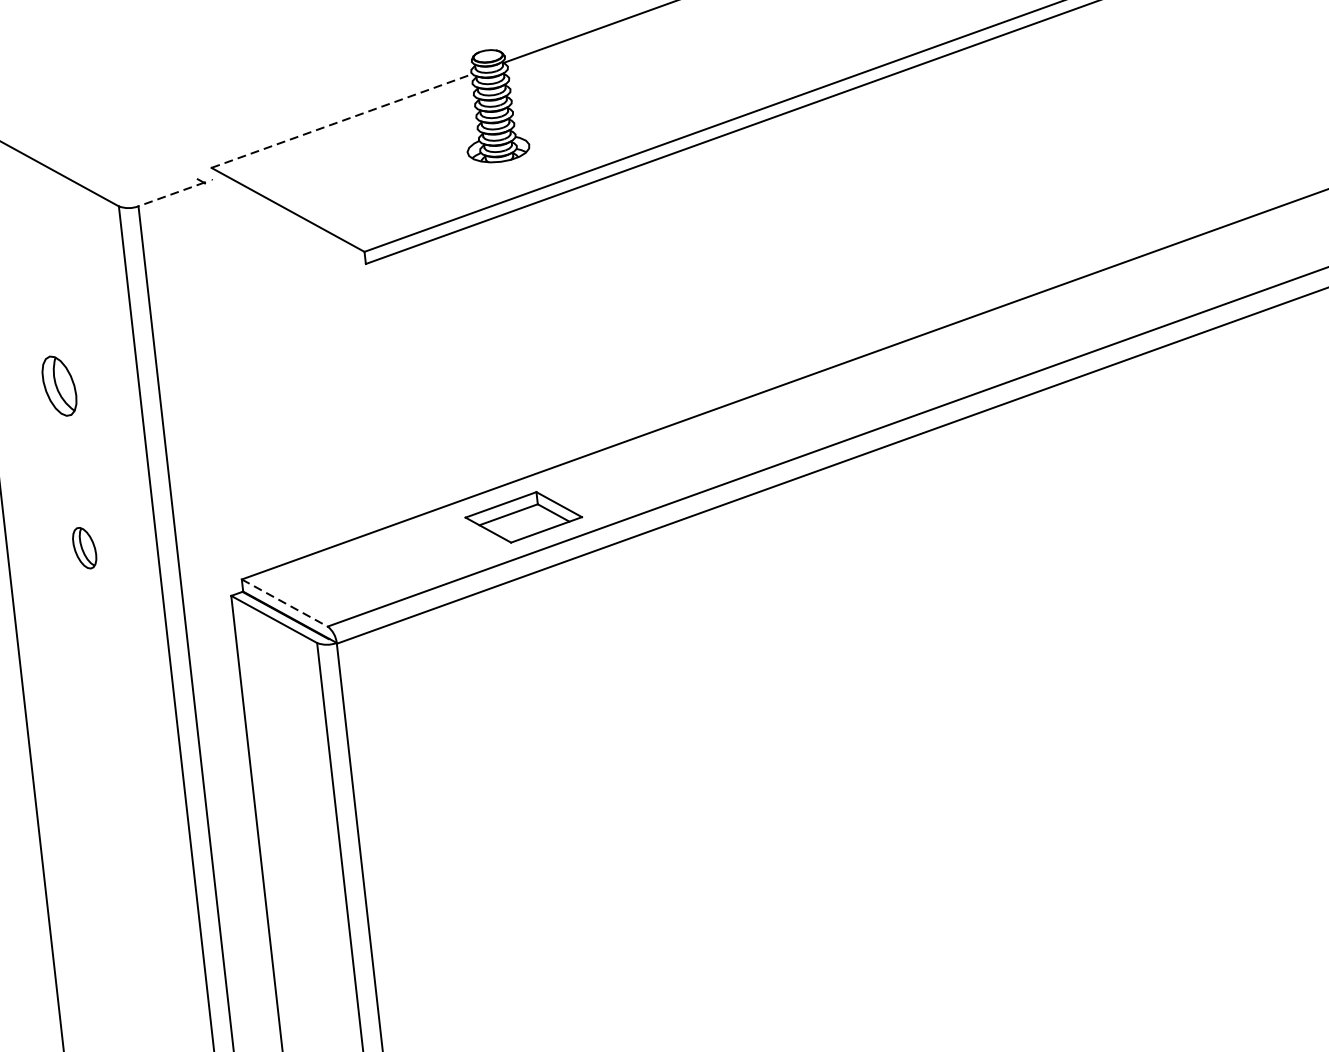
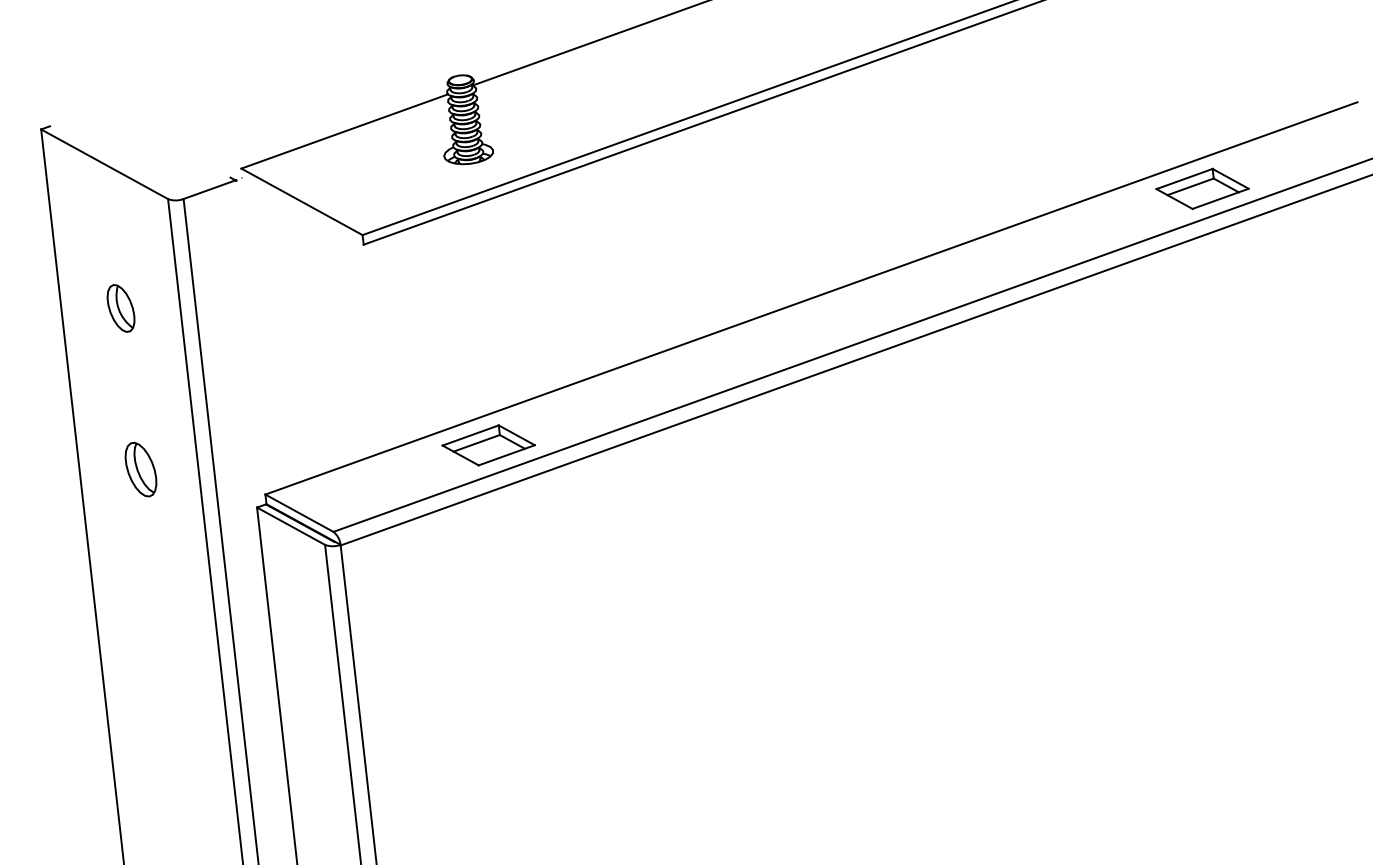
line: (341, 121) -> (344, 131), dashed -> solid
line: (171, 194) -> (209, 189), dashed -> solid
part: (58, 386) -> (120, 308), moved
part: (84, 547) -> (140, 469), size x1.67
line: (284, 603) -> (299, 513), dashed -> solid

